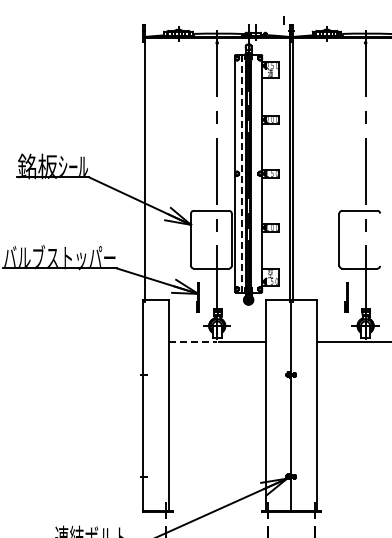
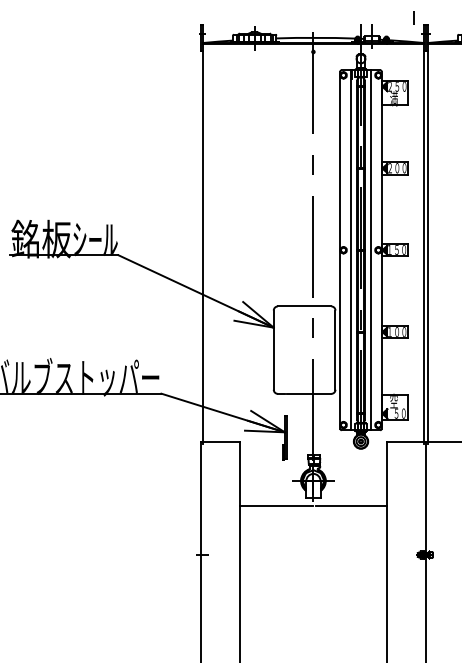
line: (241, 173) -> (350, 249), dashed -> solid
line: (255, 173) -> (371, 249), added
line: (193, 342) -> (277, 505), dashed -> solid

